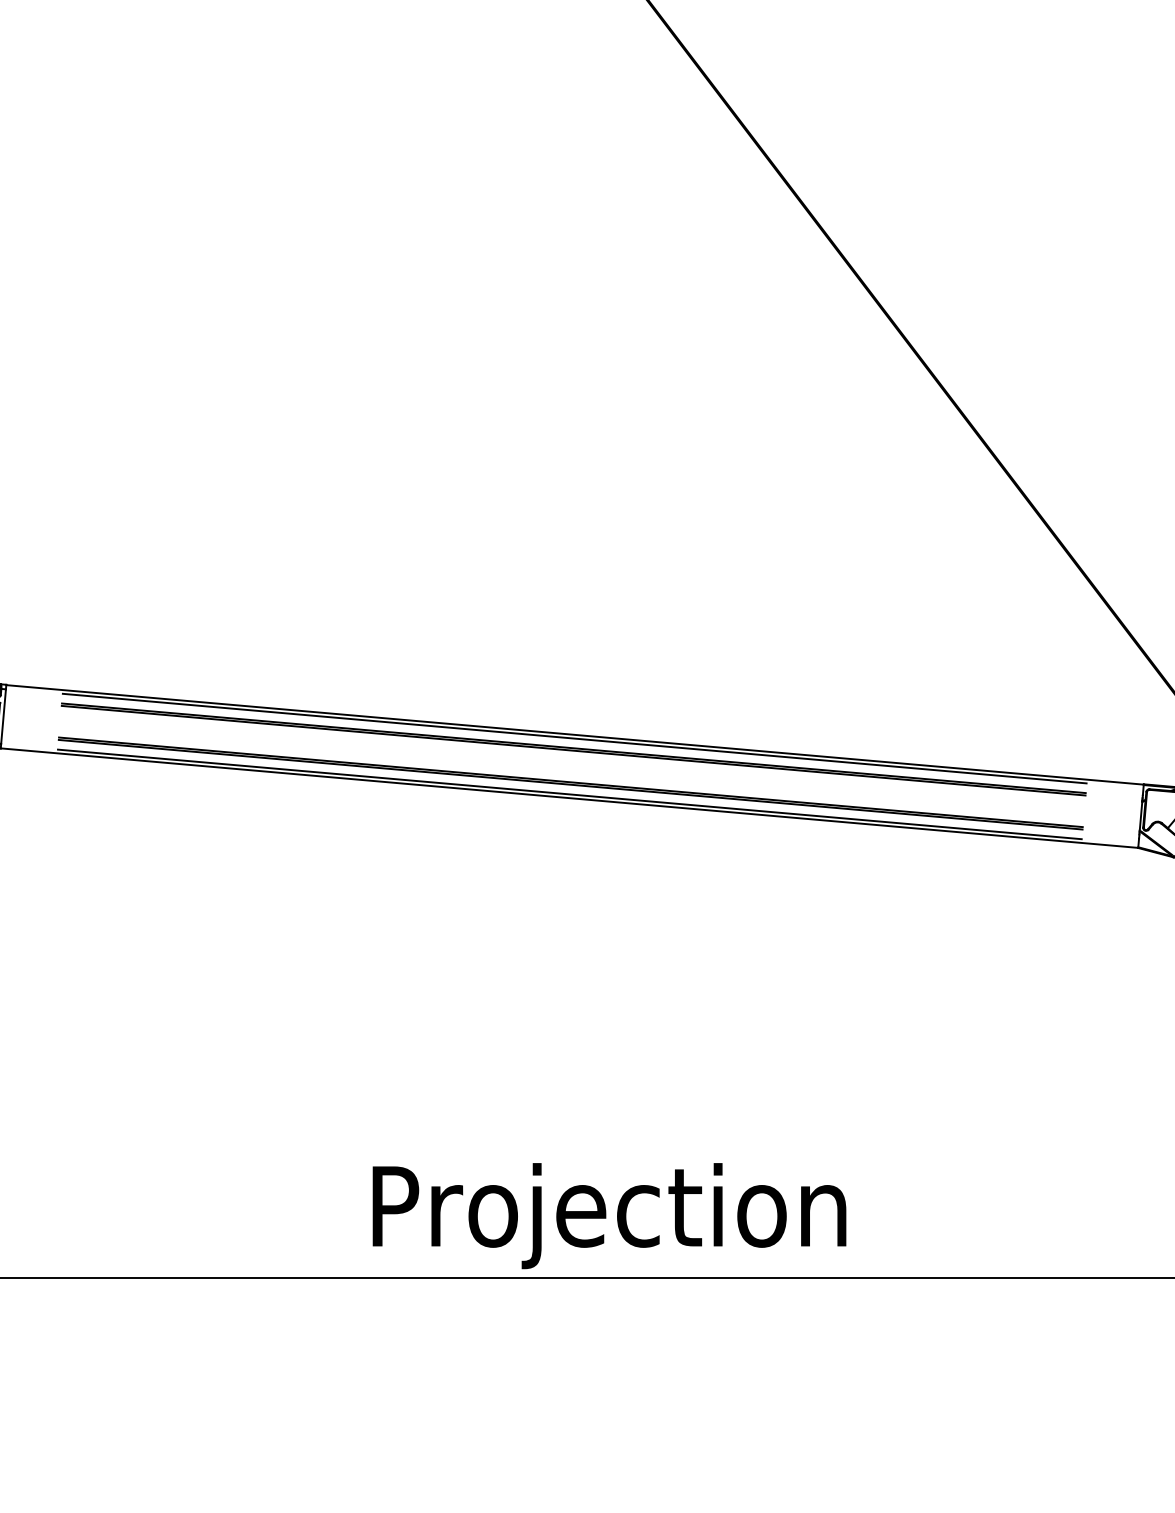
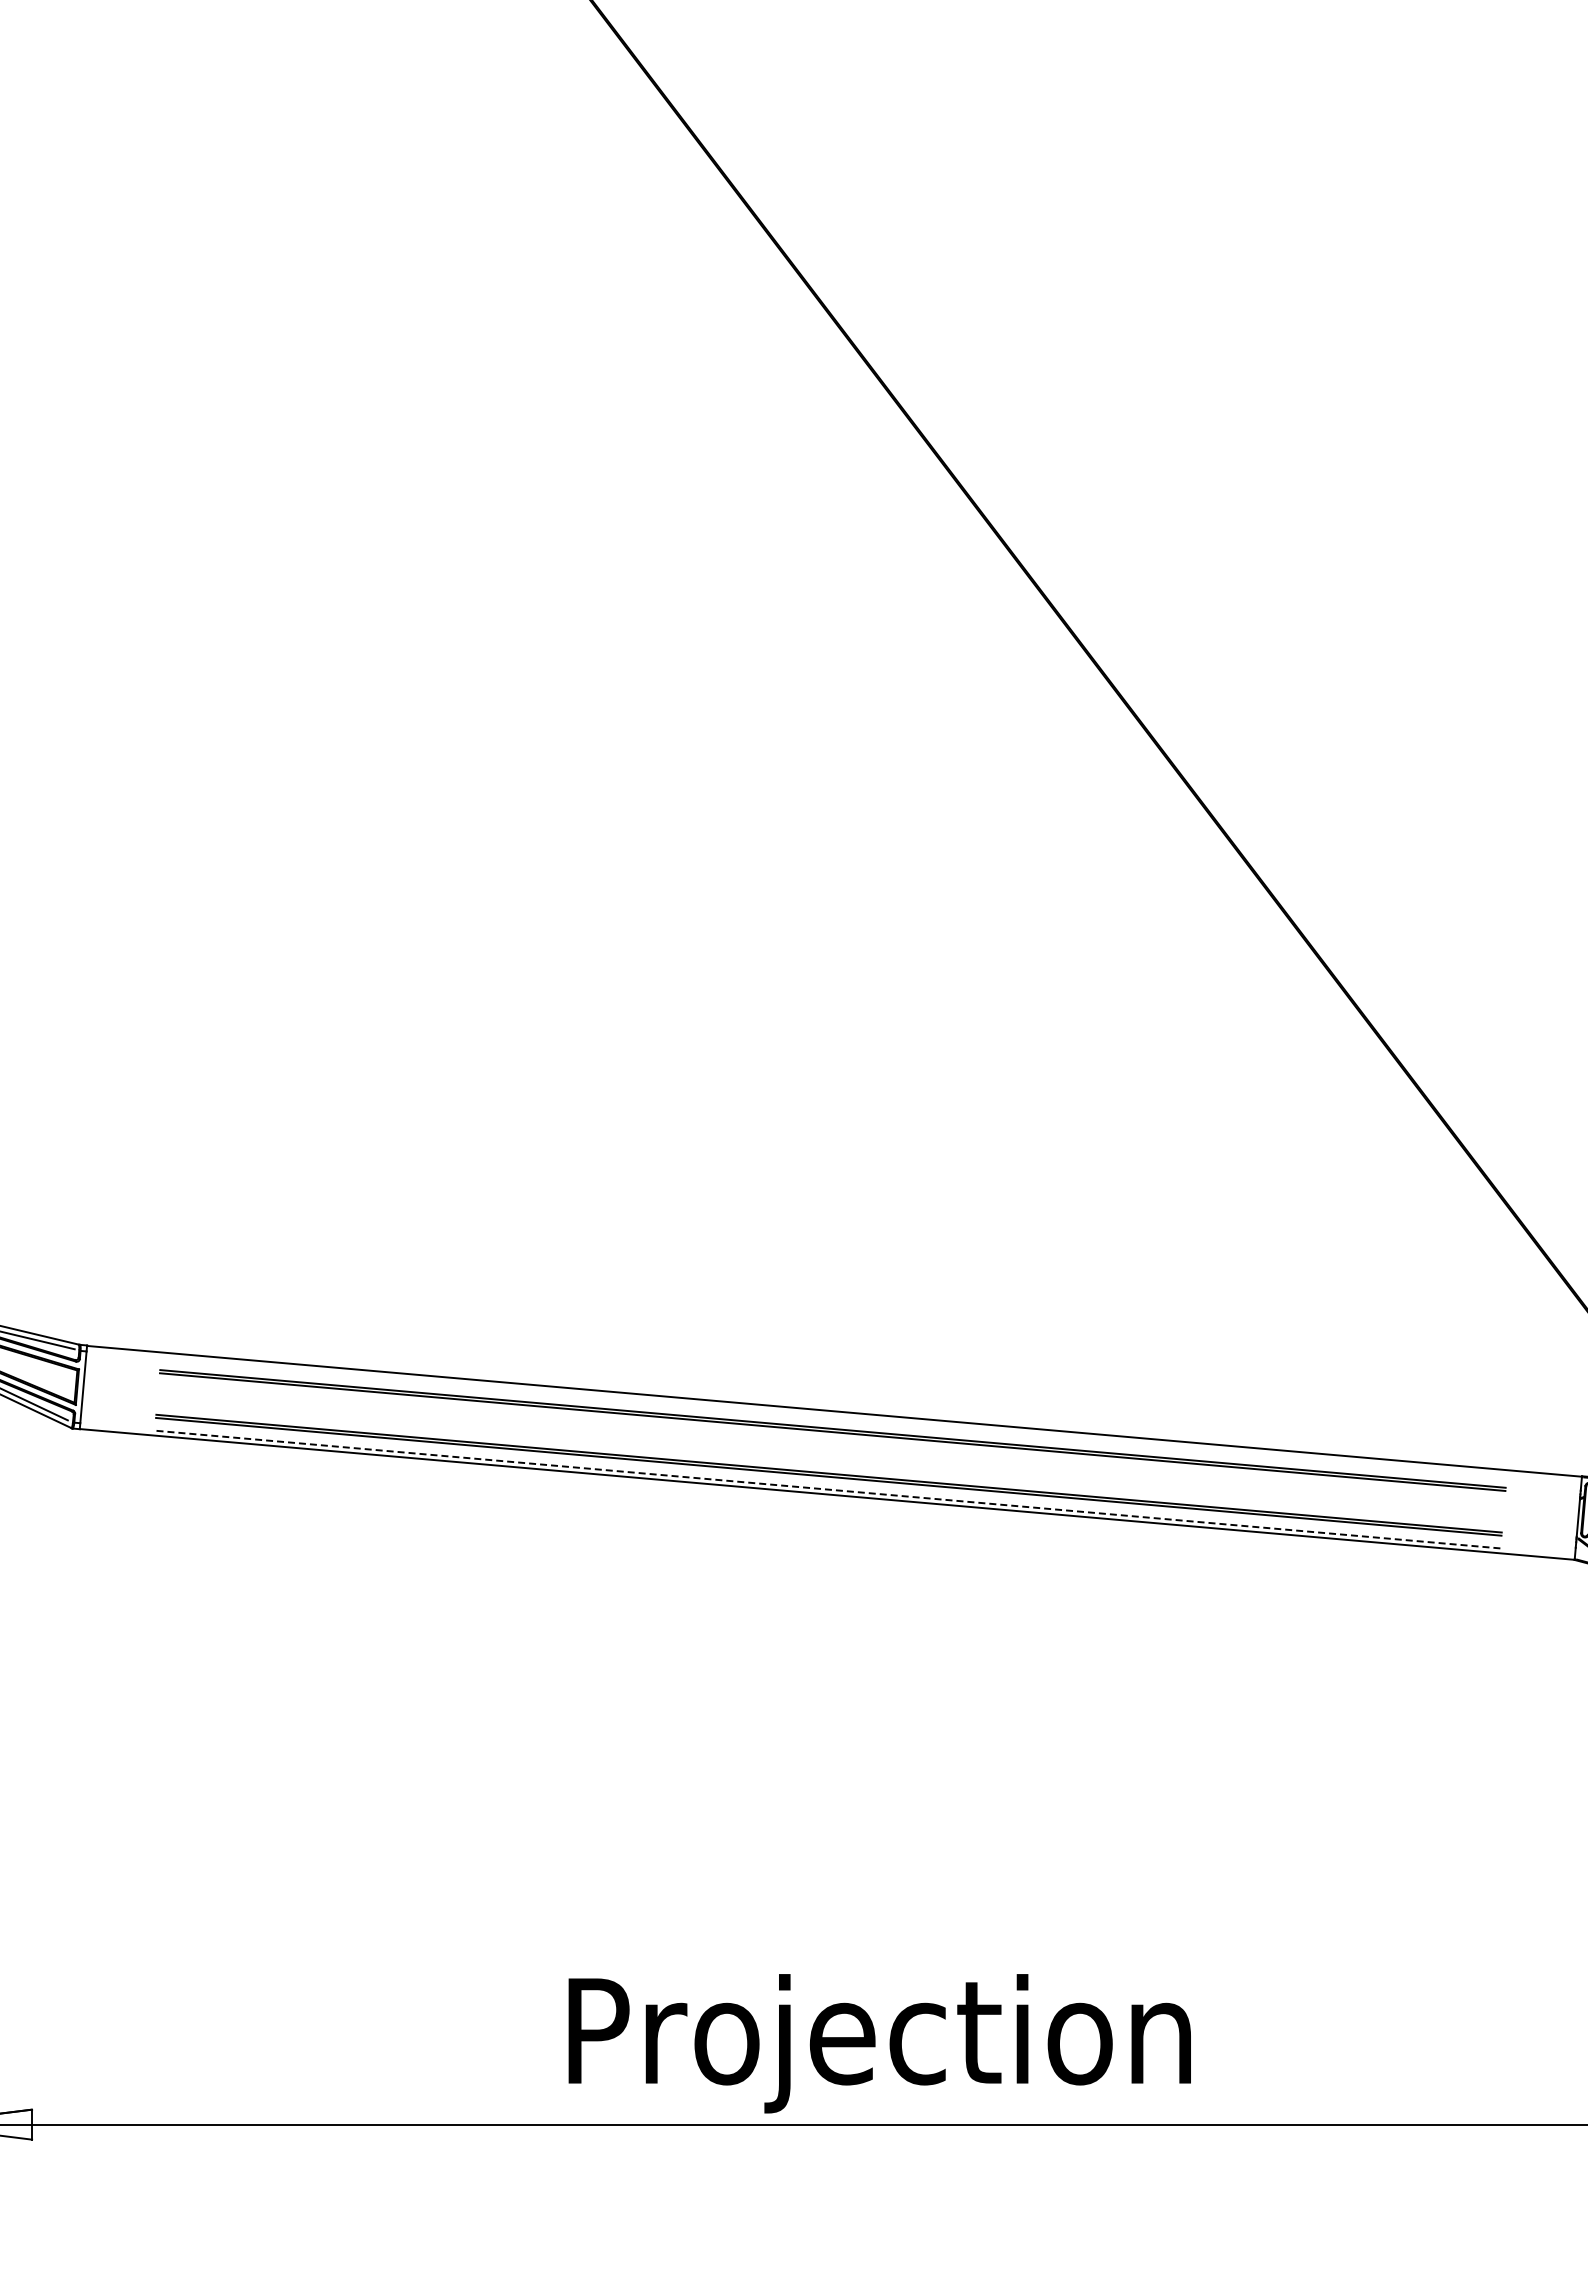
line: (574, 738) -> (833, 1416), removed
line: (569, 794) -> (827, 1489), solid -> dashed

